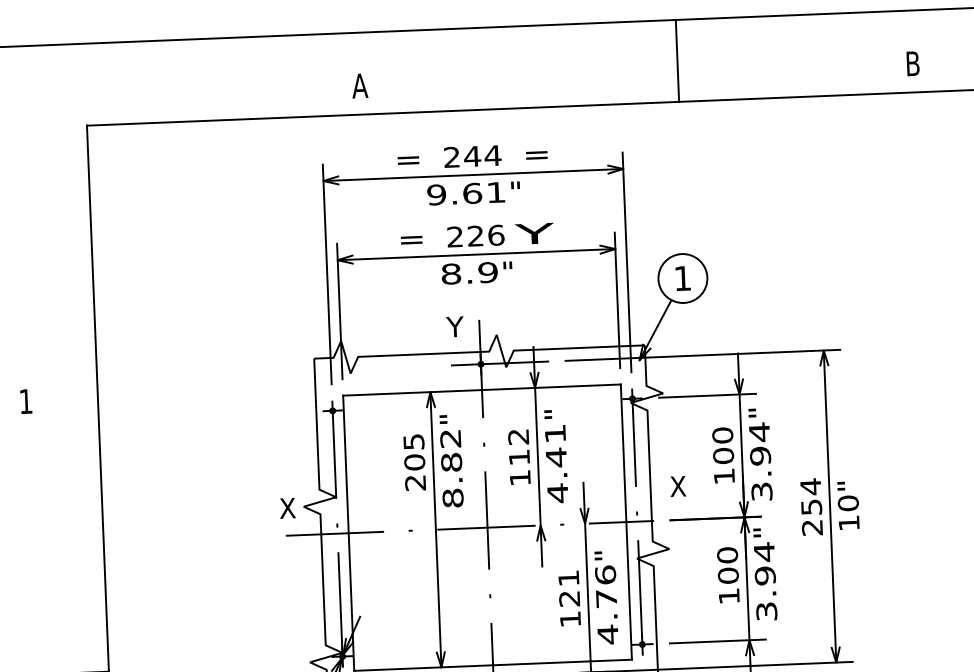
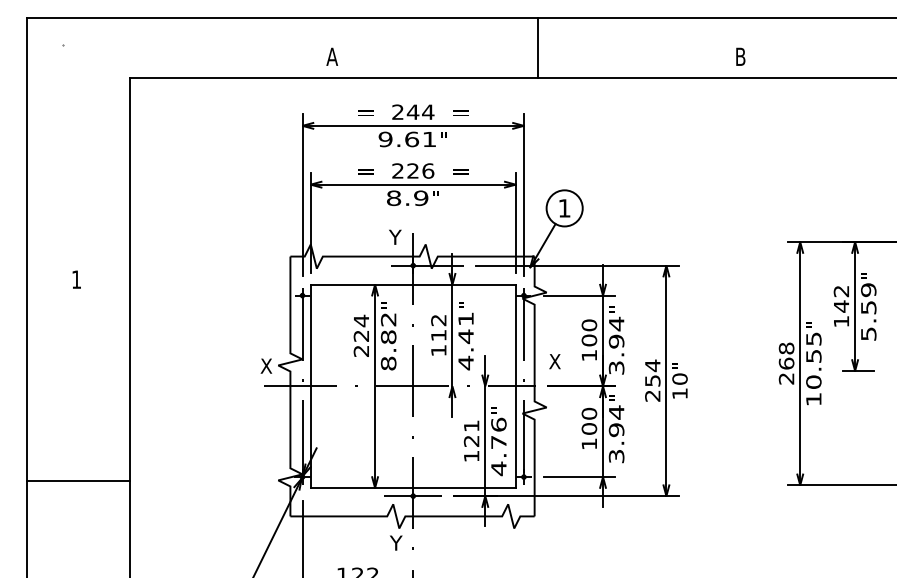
line: (677, 60) -> (538, 47), moved
text: (534, 233) -> (456, 170), Y -> =
text: (414, 450) -> (361, 327), 205 -> 224

